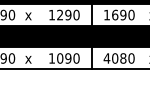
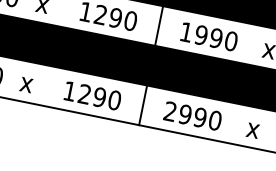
text: (115, 14) -> (202, 34), 1690 -> 1990
text: (60, 58) -> (85, 94), 1090 -> 1290
text: (114, 58) -> (184, 114), 4080 -> 2990

